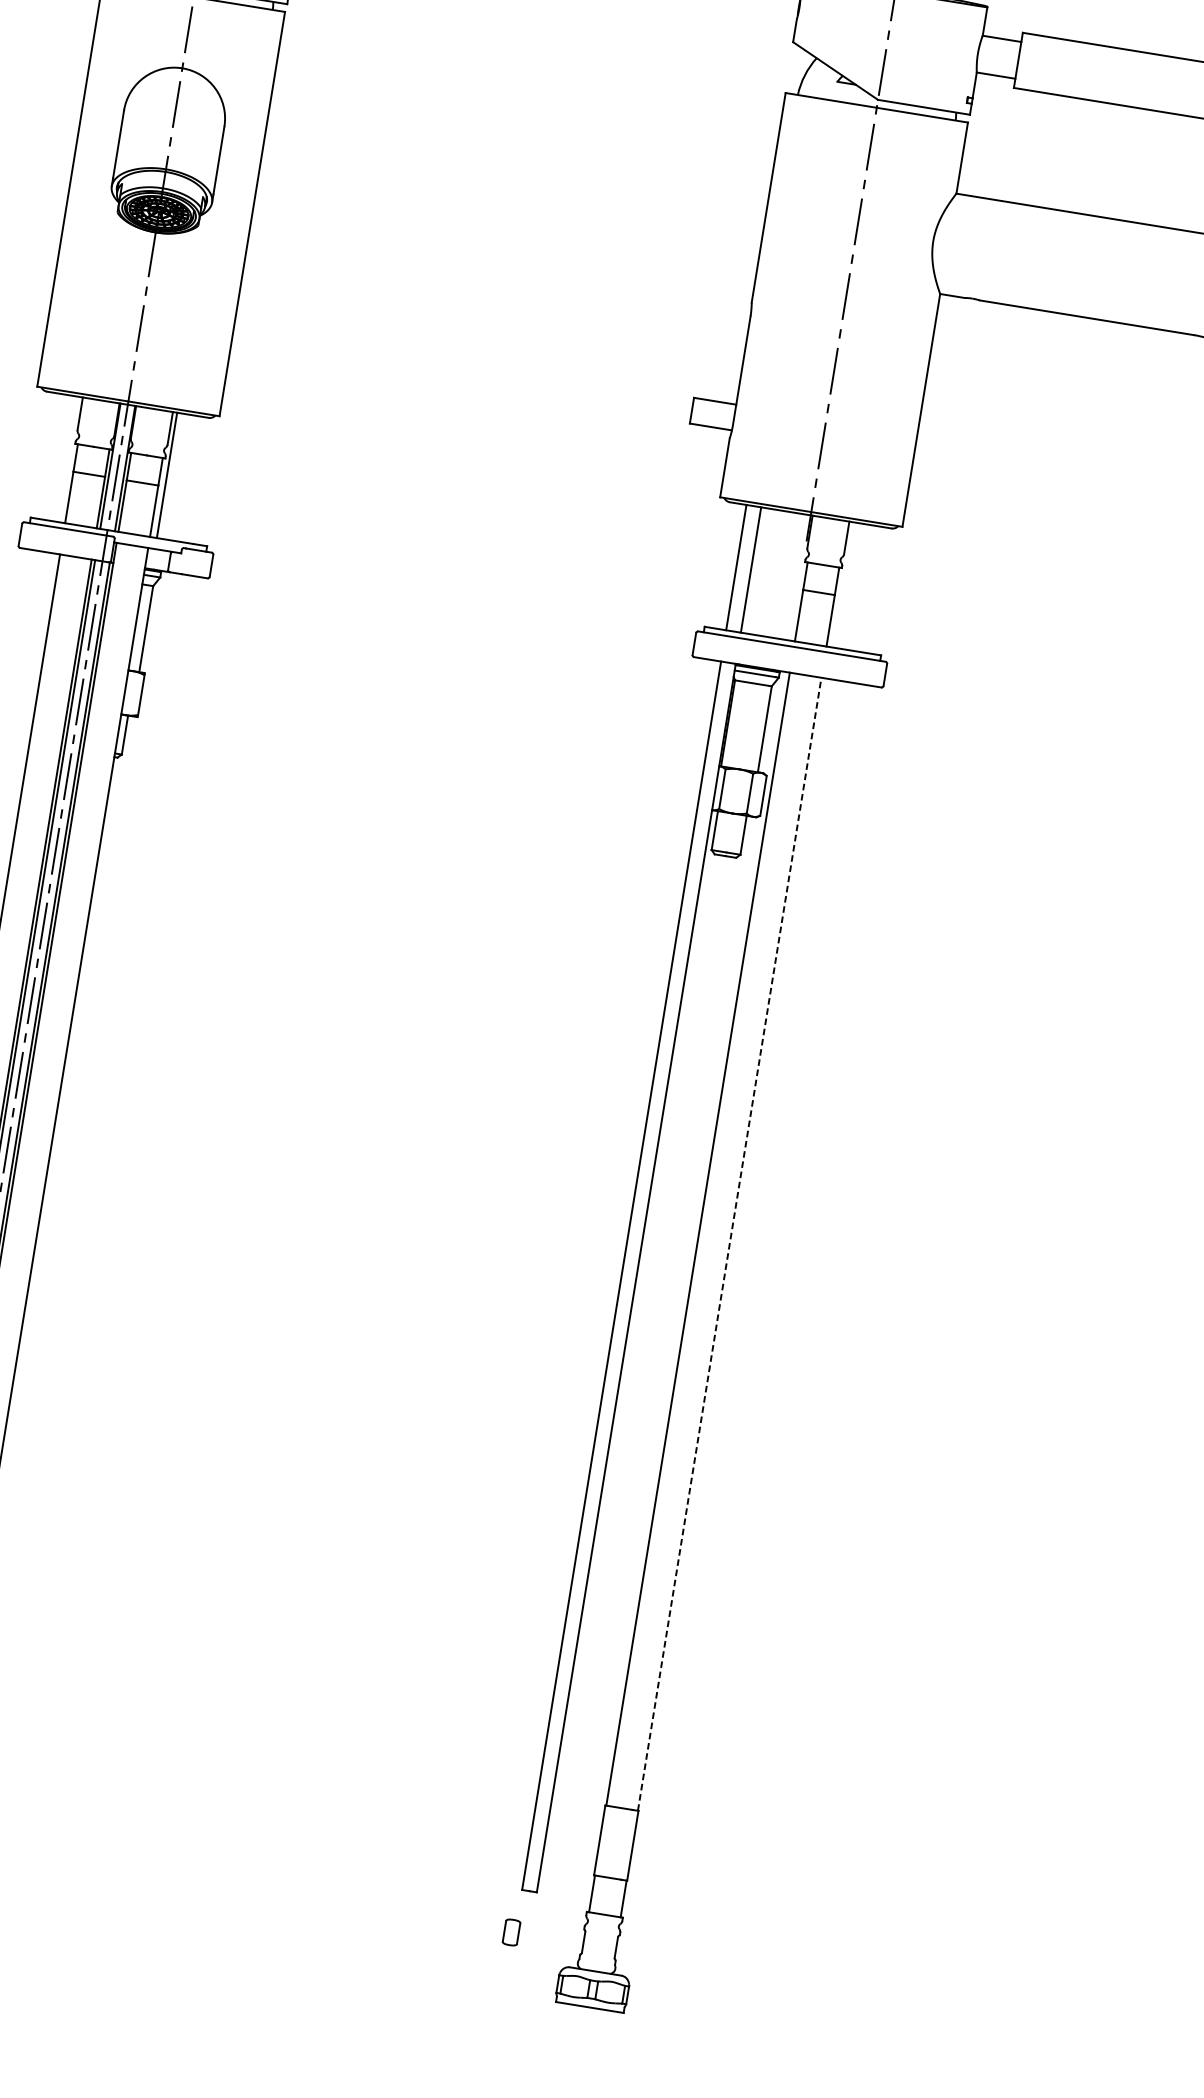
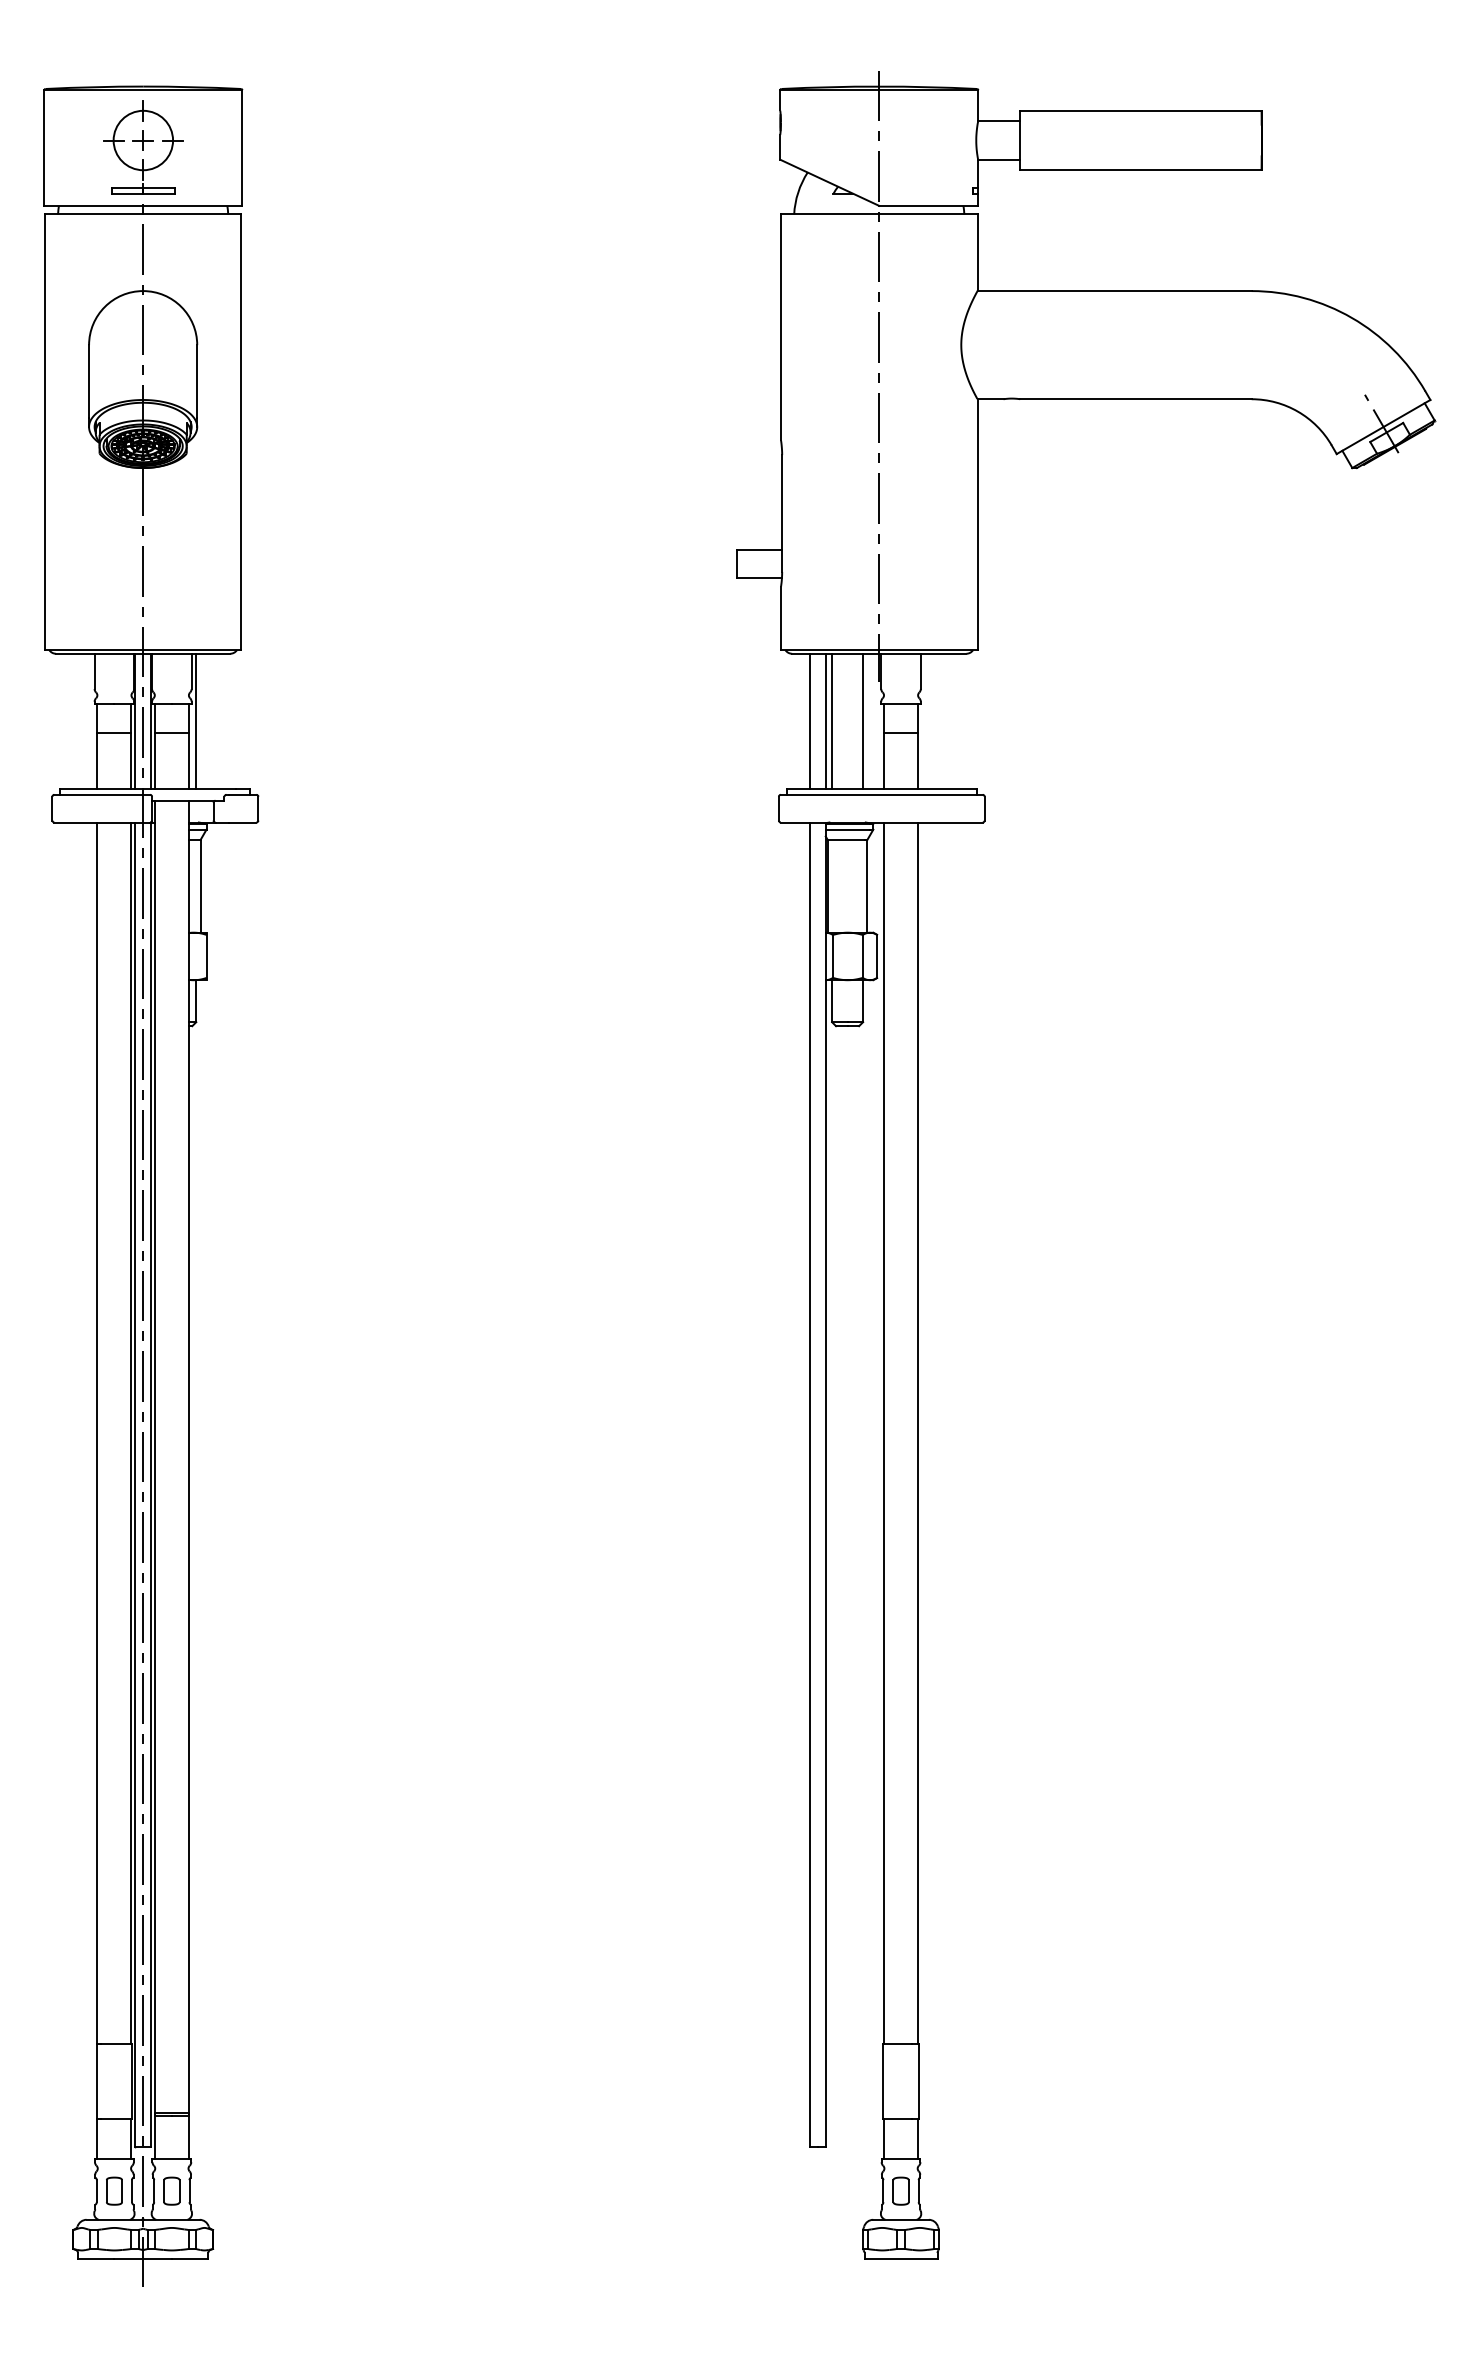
line: (757, 570) -> (832, 720), added
line: (786, 574) -> (863, 720), added
line: (730, 1244) -> (918, 1433), dashed -> solid
part: (511, 1931) -> (900, 2190), moved

